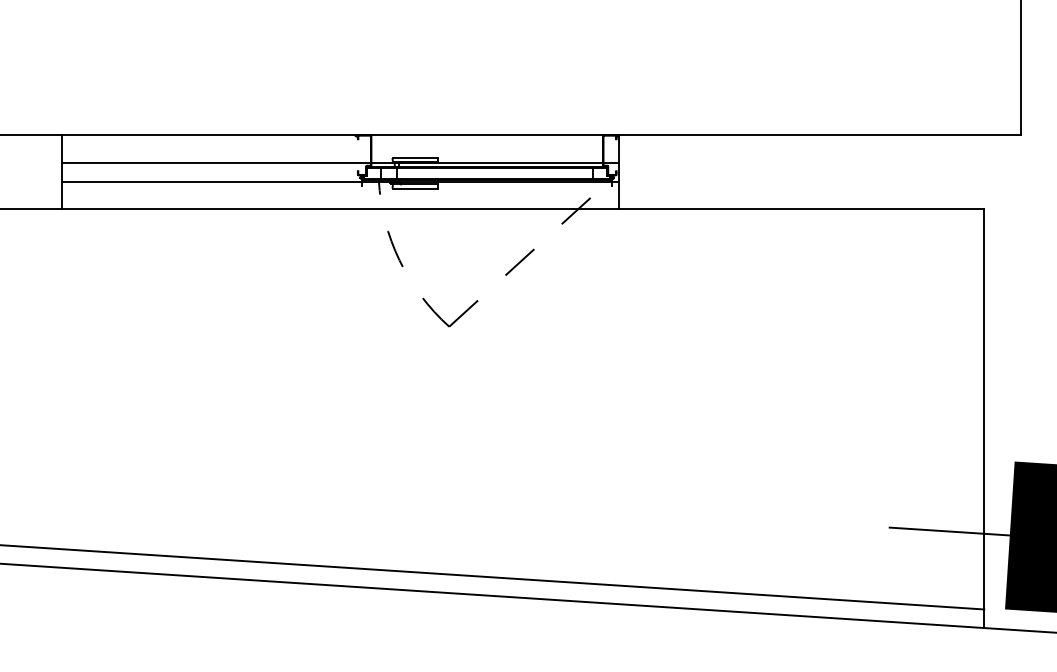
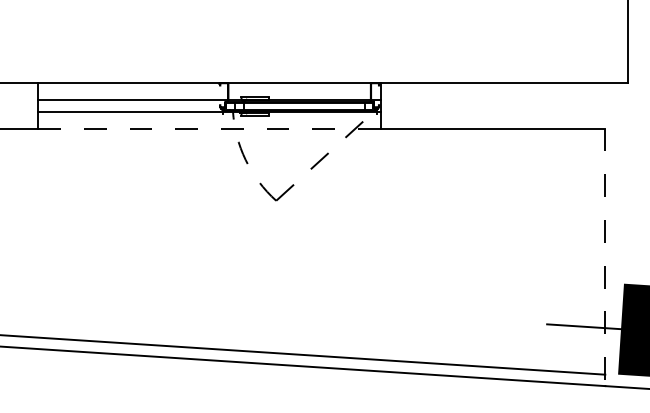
line: (340, 209) -> (209, 128), solid -> dashed
line: (984, 418) -> (605, 257), solid -> dashed

